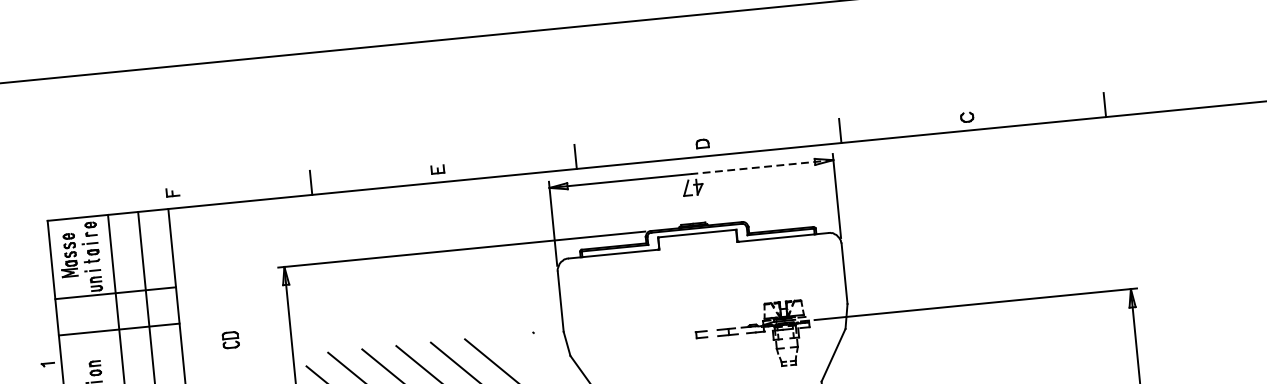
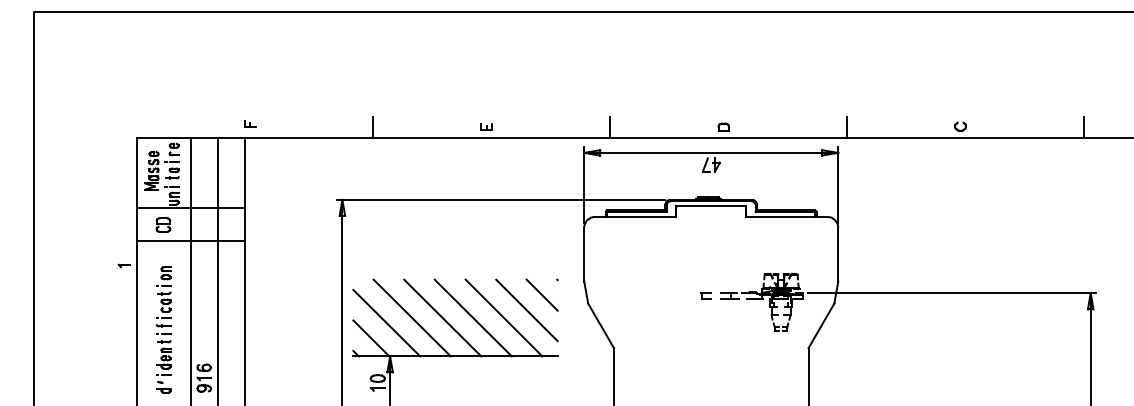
line: (762, 166) -> (774, 152), dashed -> solid
part: (230, 339) -> (163, 224), moved
line: (517, 350) -> (541, 294), added

